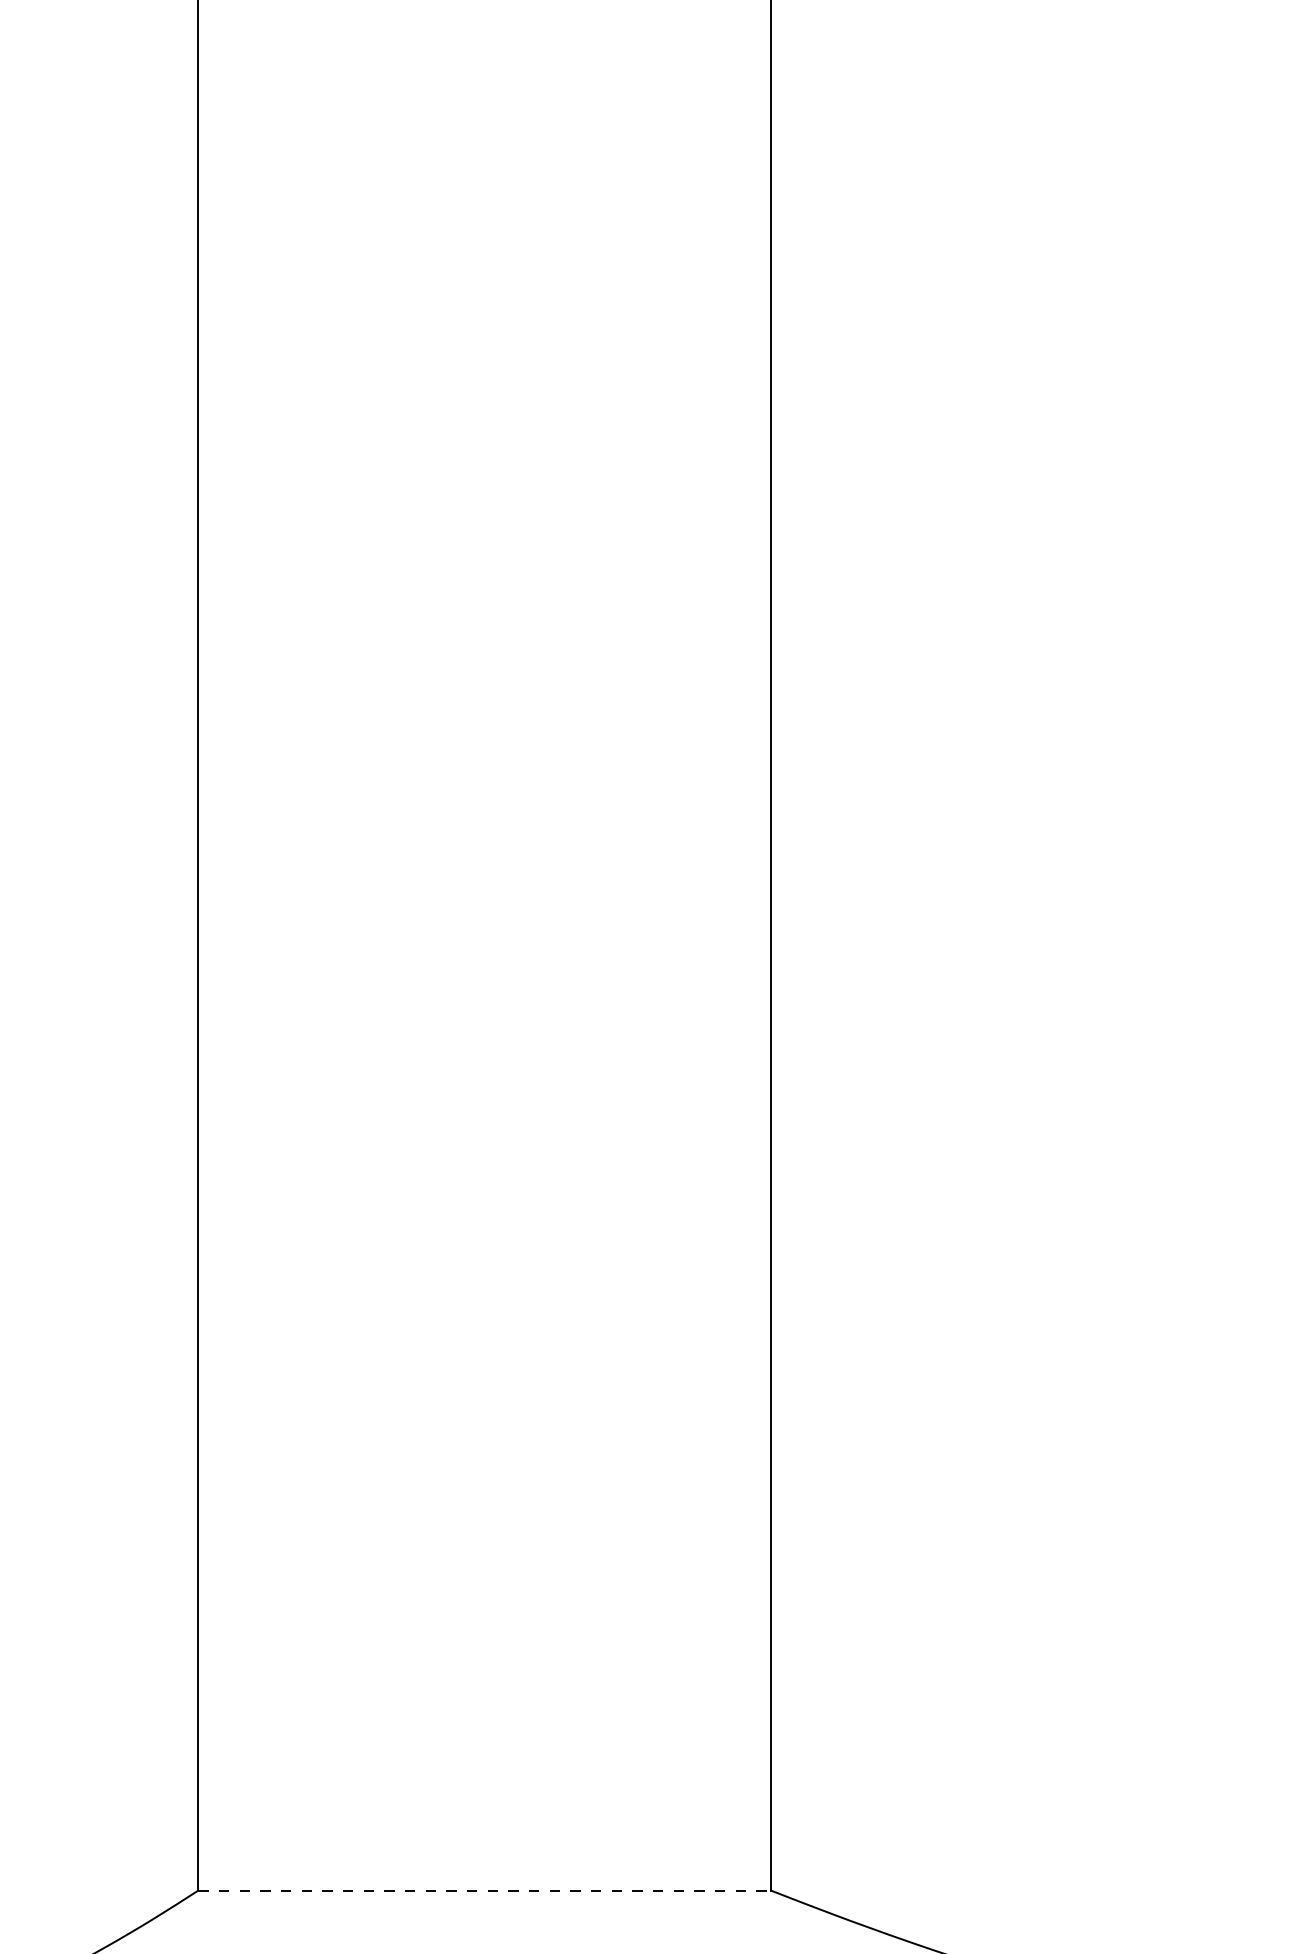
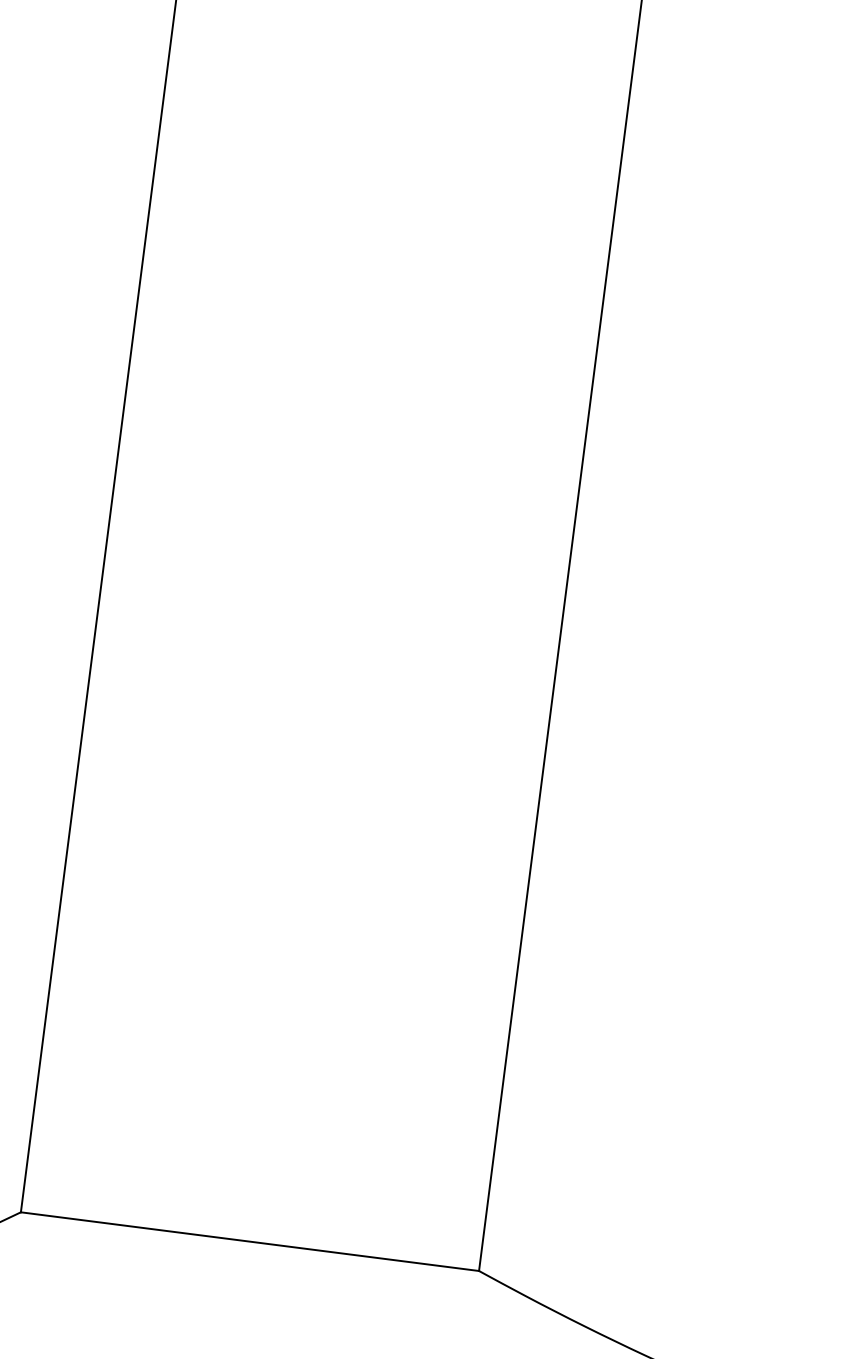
line: (485, 1890) -> (250, 1241), dashed -> solid

